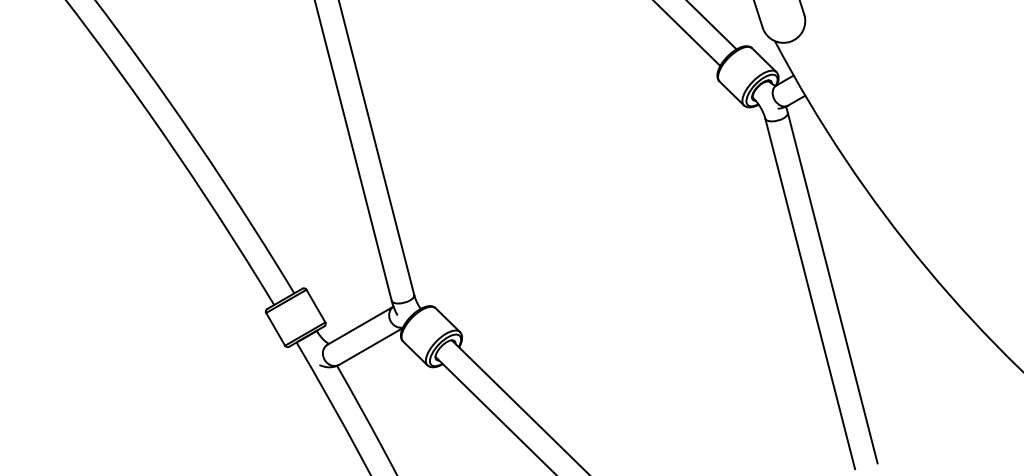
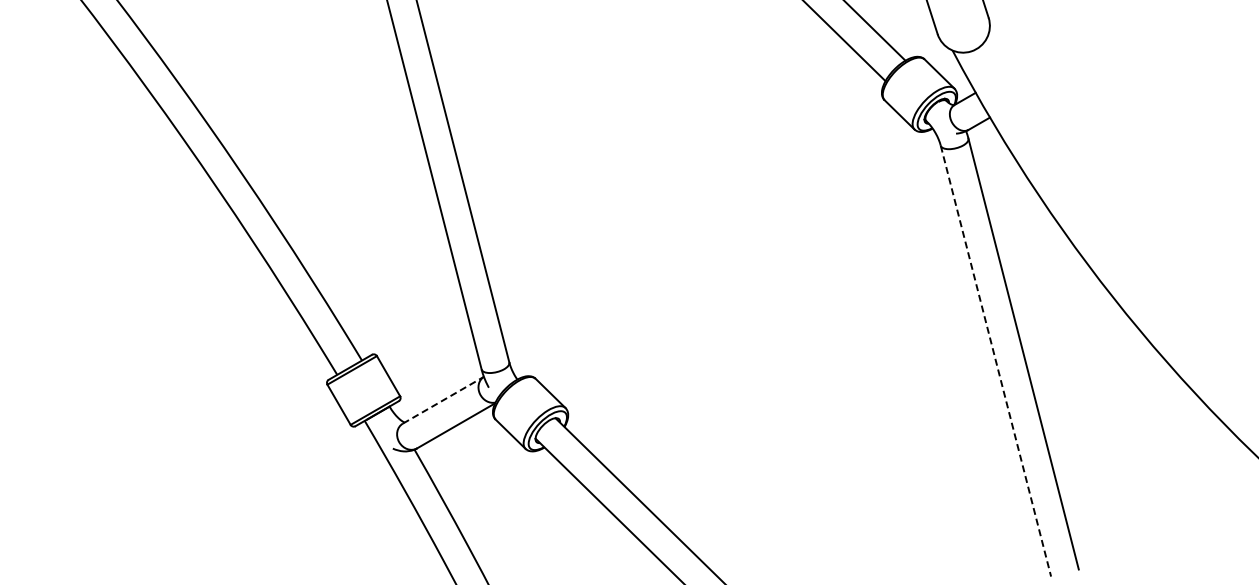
line: (810, 294) -> (996, 361), solid -> dashed
line: (360, 325) -> (443, 400), solid -> dashed

